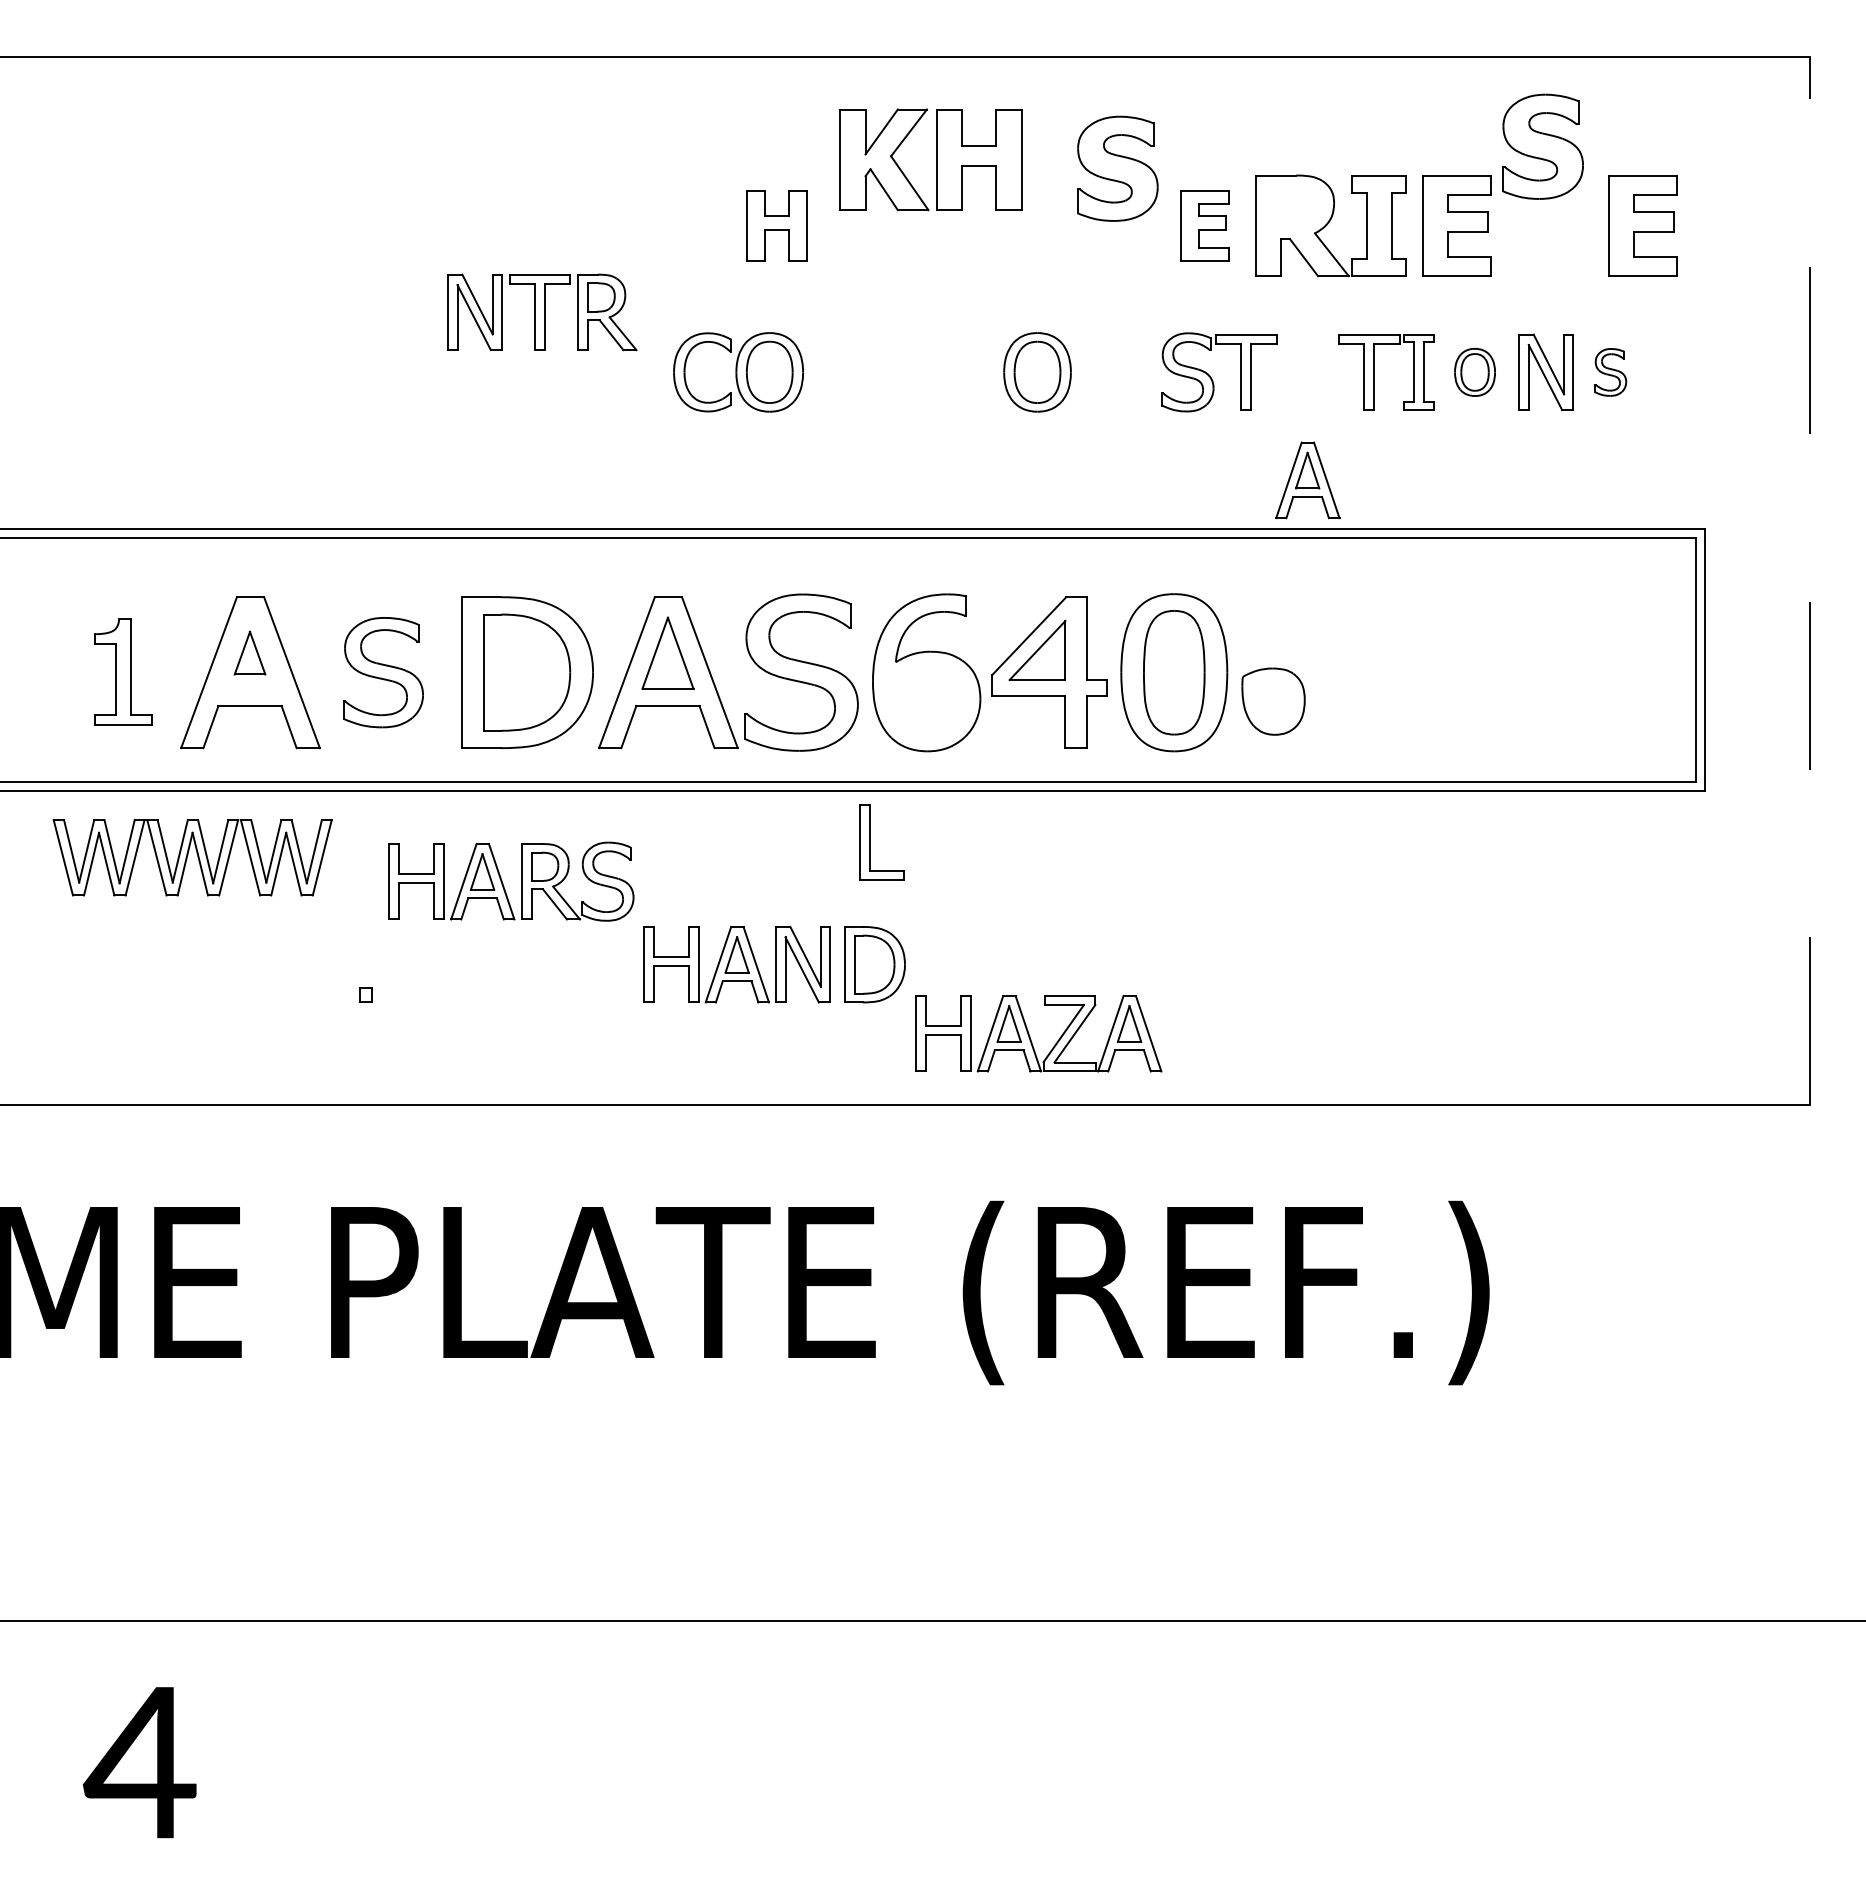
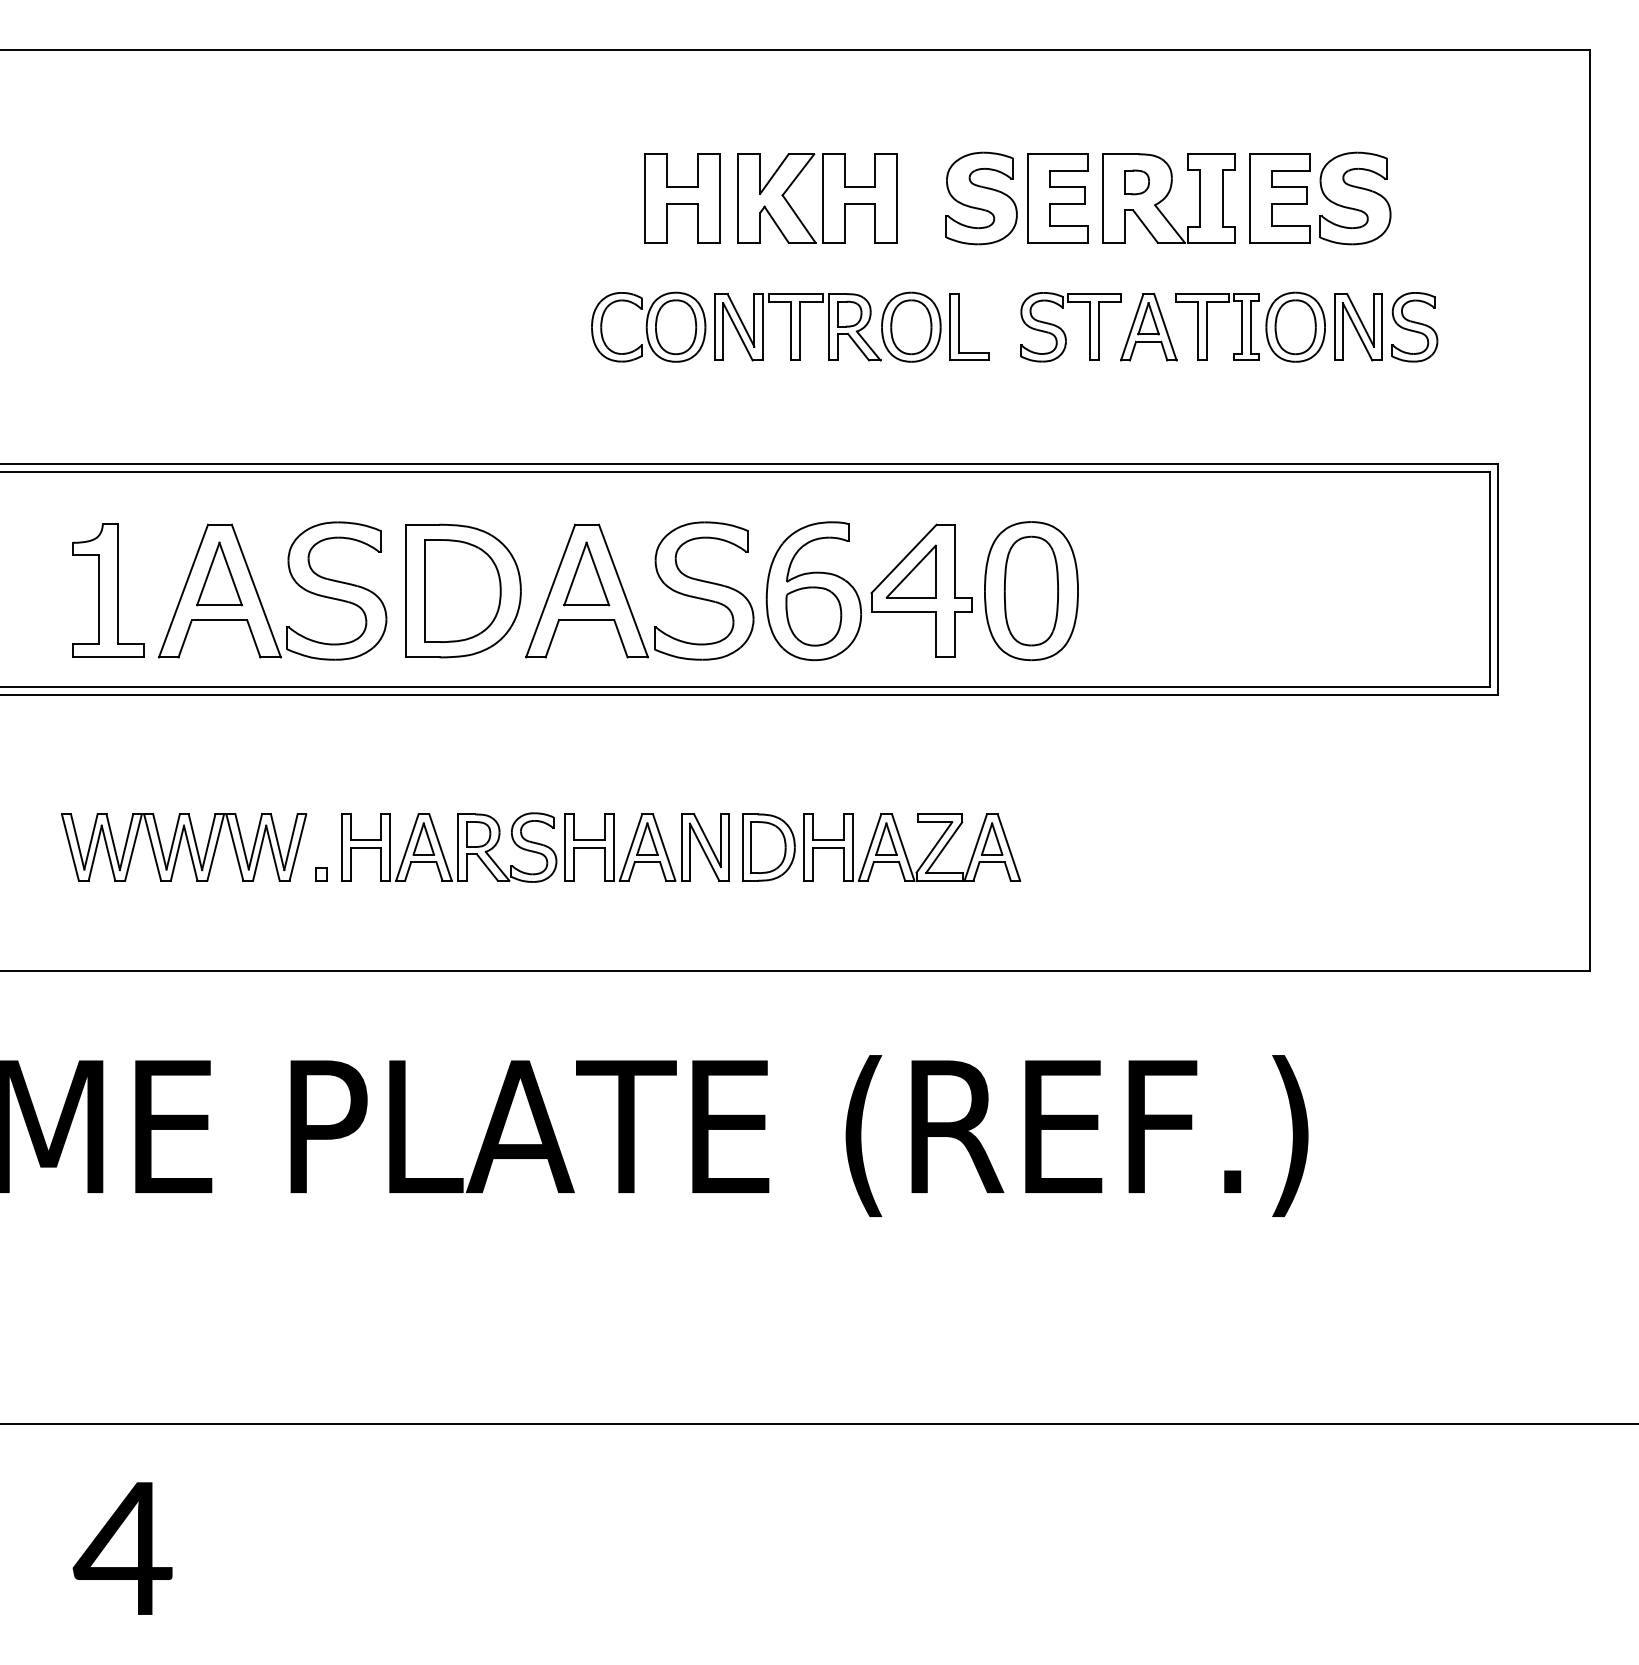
part: (1542, 146) -> (1354, 198), moved
part: (930, 159) -> (817, 198), moved
part: (1117, 168) -> (981, 198), moved
part: (1294, 207) -> (1137, 182), added
part: (776, 225) -> (682, 198), size x1.43
part: (1204, 225) -> (1058, 198), size x1.43
part: (1642, 225) -> (1442, 198), removed
part: (542, 312) -> (797, 327), moved
part: (1474, 372) -> (1295, 327), size x1.67
part: (1610, 372) -> (1414, 327), size x1.67
part: (1307, 480) -> (1148, 327), moved
line: (1810, 580) -> (1590, 510), dashed -> solid
part: (249, 652) -> (219, 573), size x1.67
part: (123, 672) -> (108, 590), size x1.43
part: (383, 672) -> (336, 590), size x1.43
part: (1273, 701) -> (813, 616), moved
part: (870, 842) -> (959, 327), moved
part: (192, 857) -> (183, 847), moved
part: (503, 883) -> (442, 849), moved
part: (1030, 1036) -> (905, 850), moved

